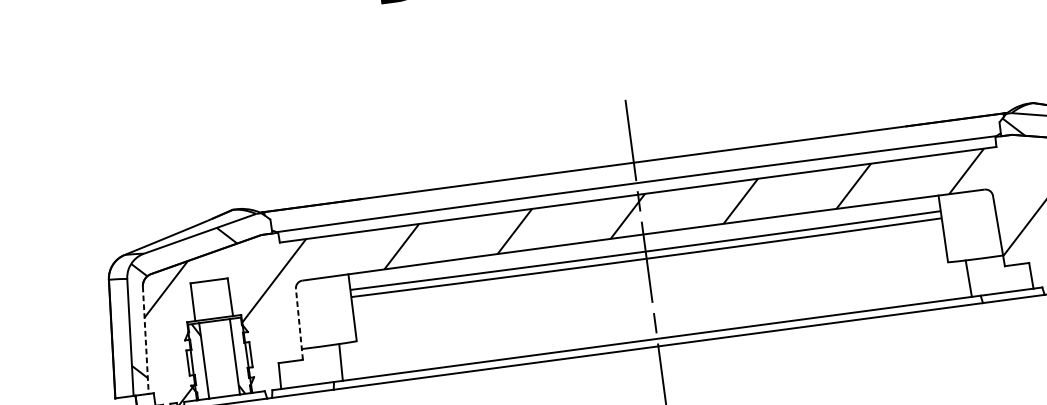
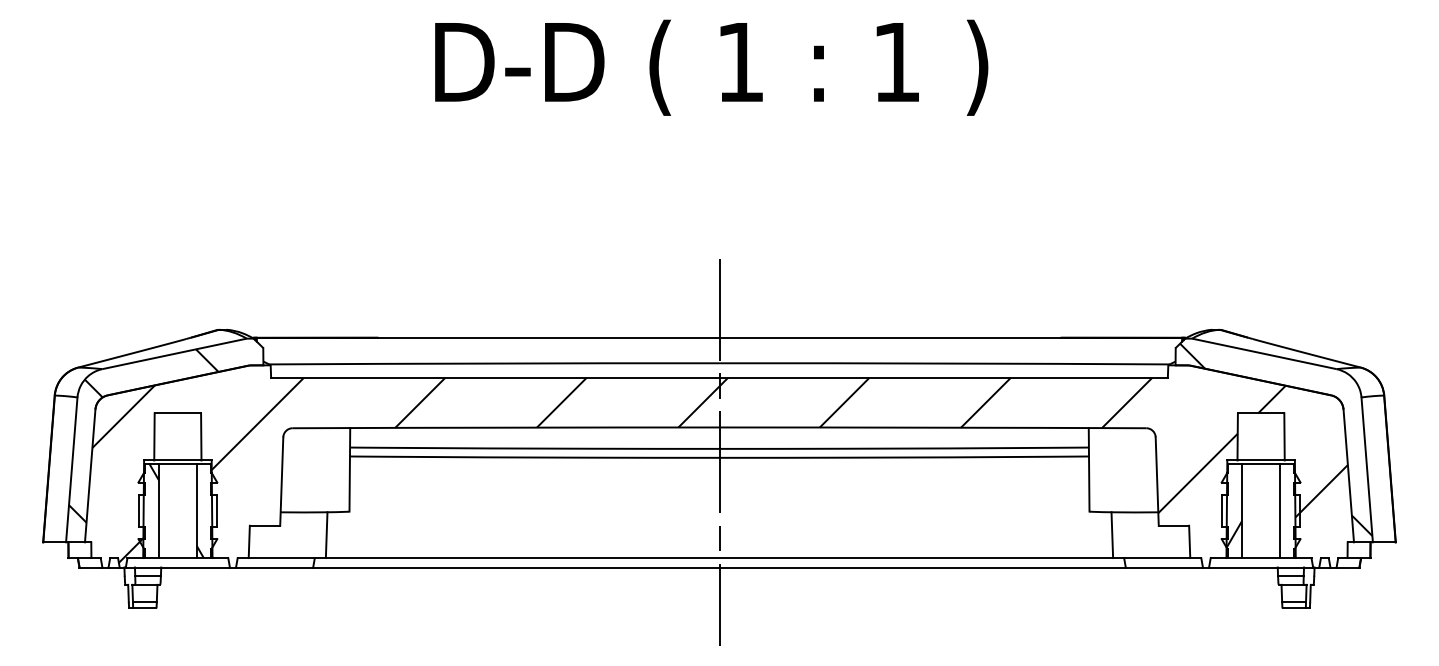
line: (299, 324) -> (281, 481), dashed -> solid
line: (145, 339) -> (90, 475), dashed -> solid

